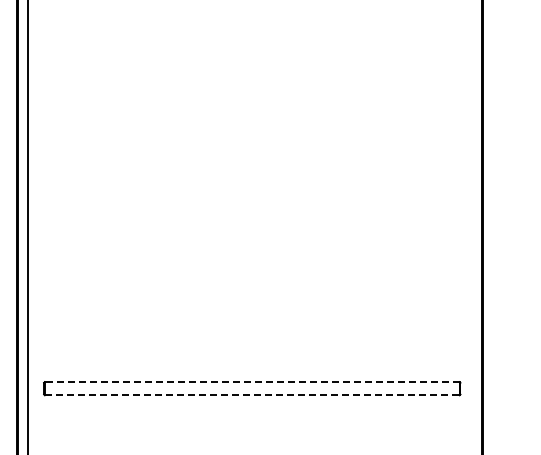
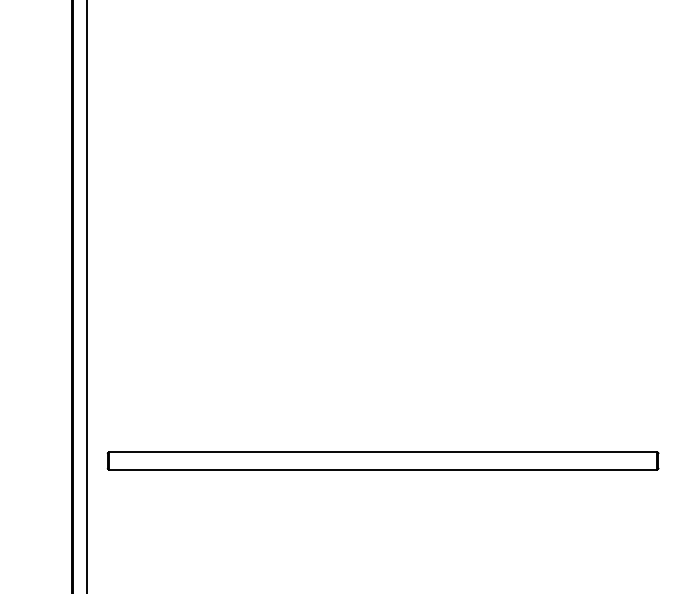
line: (251, 382) -> (382, 452), dashed -> solid
line: (252, 395) -> (383, 469), dashed -> solid

